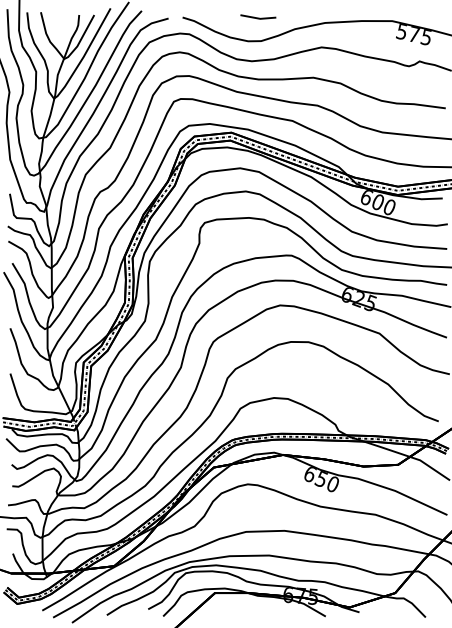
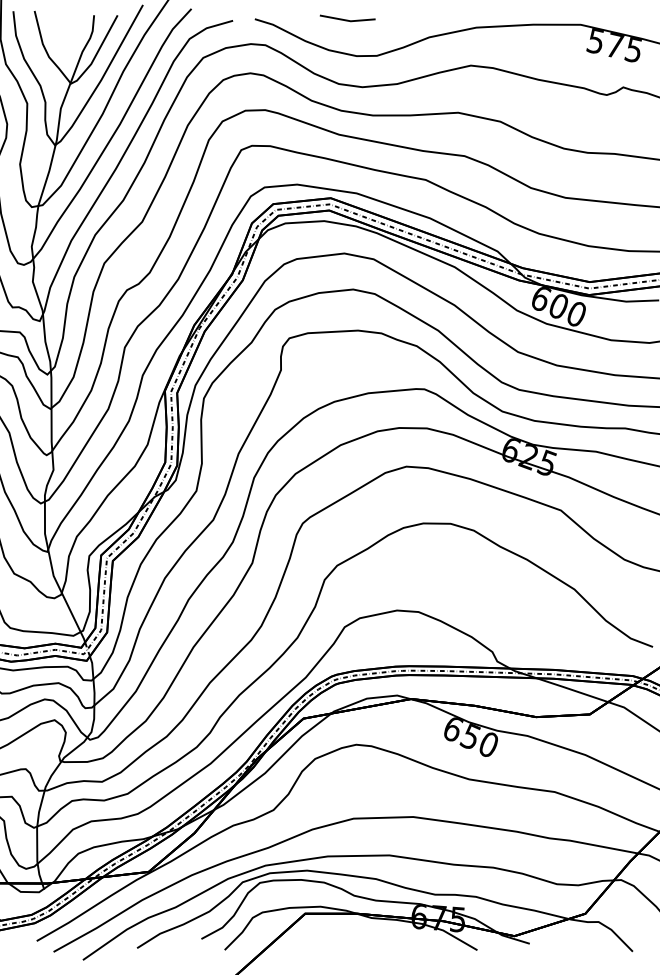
line: (258, 17) -> (347, 19), moved

